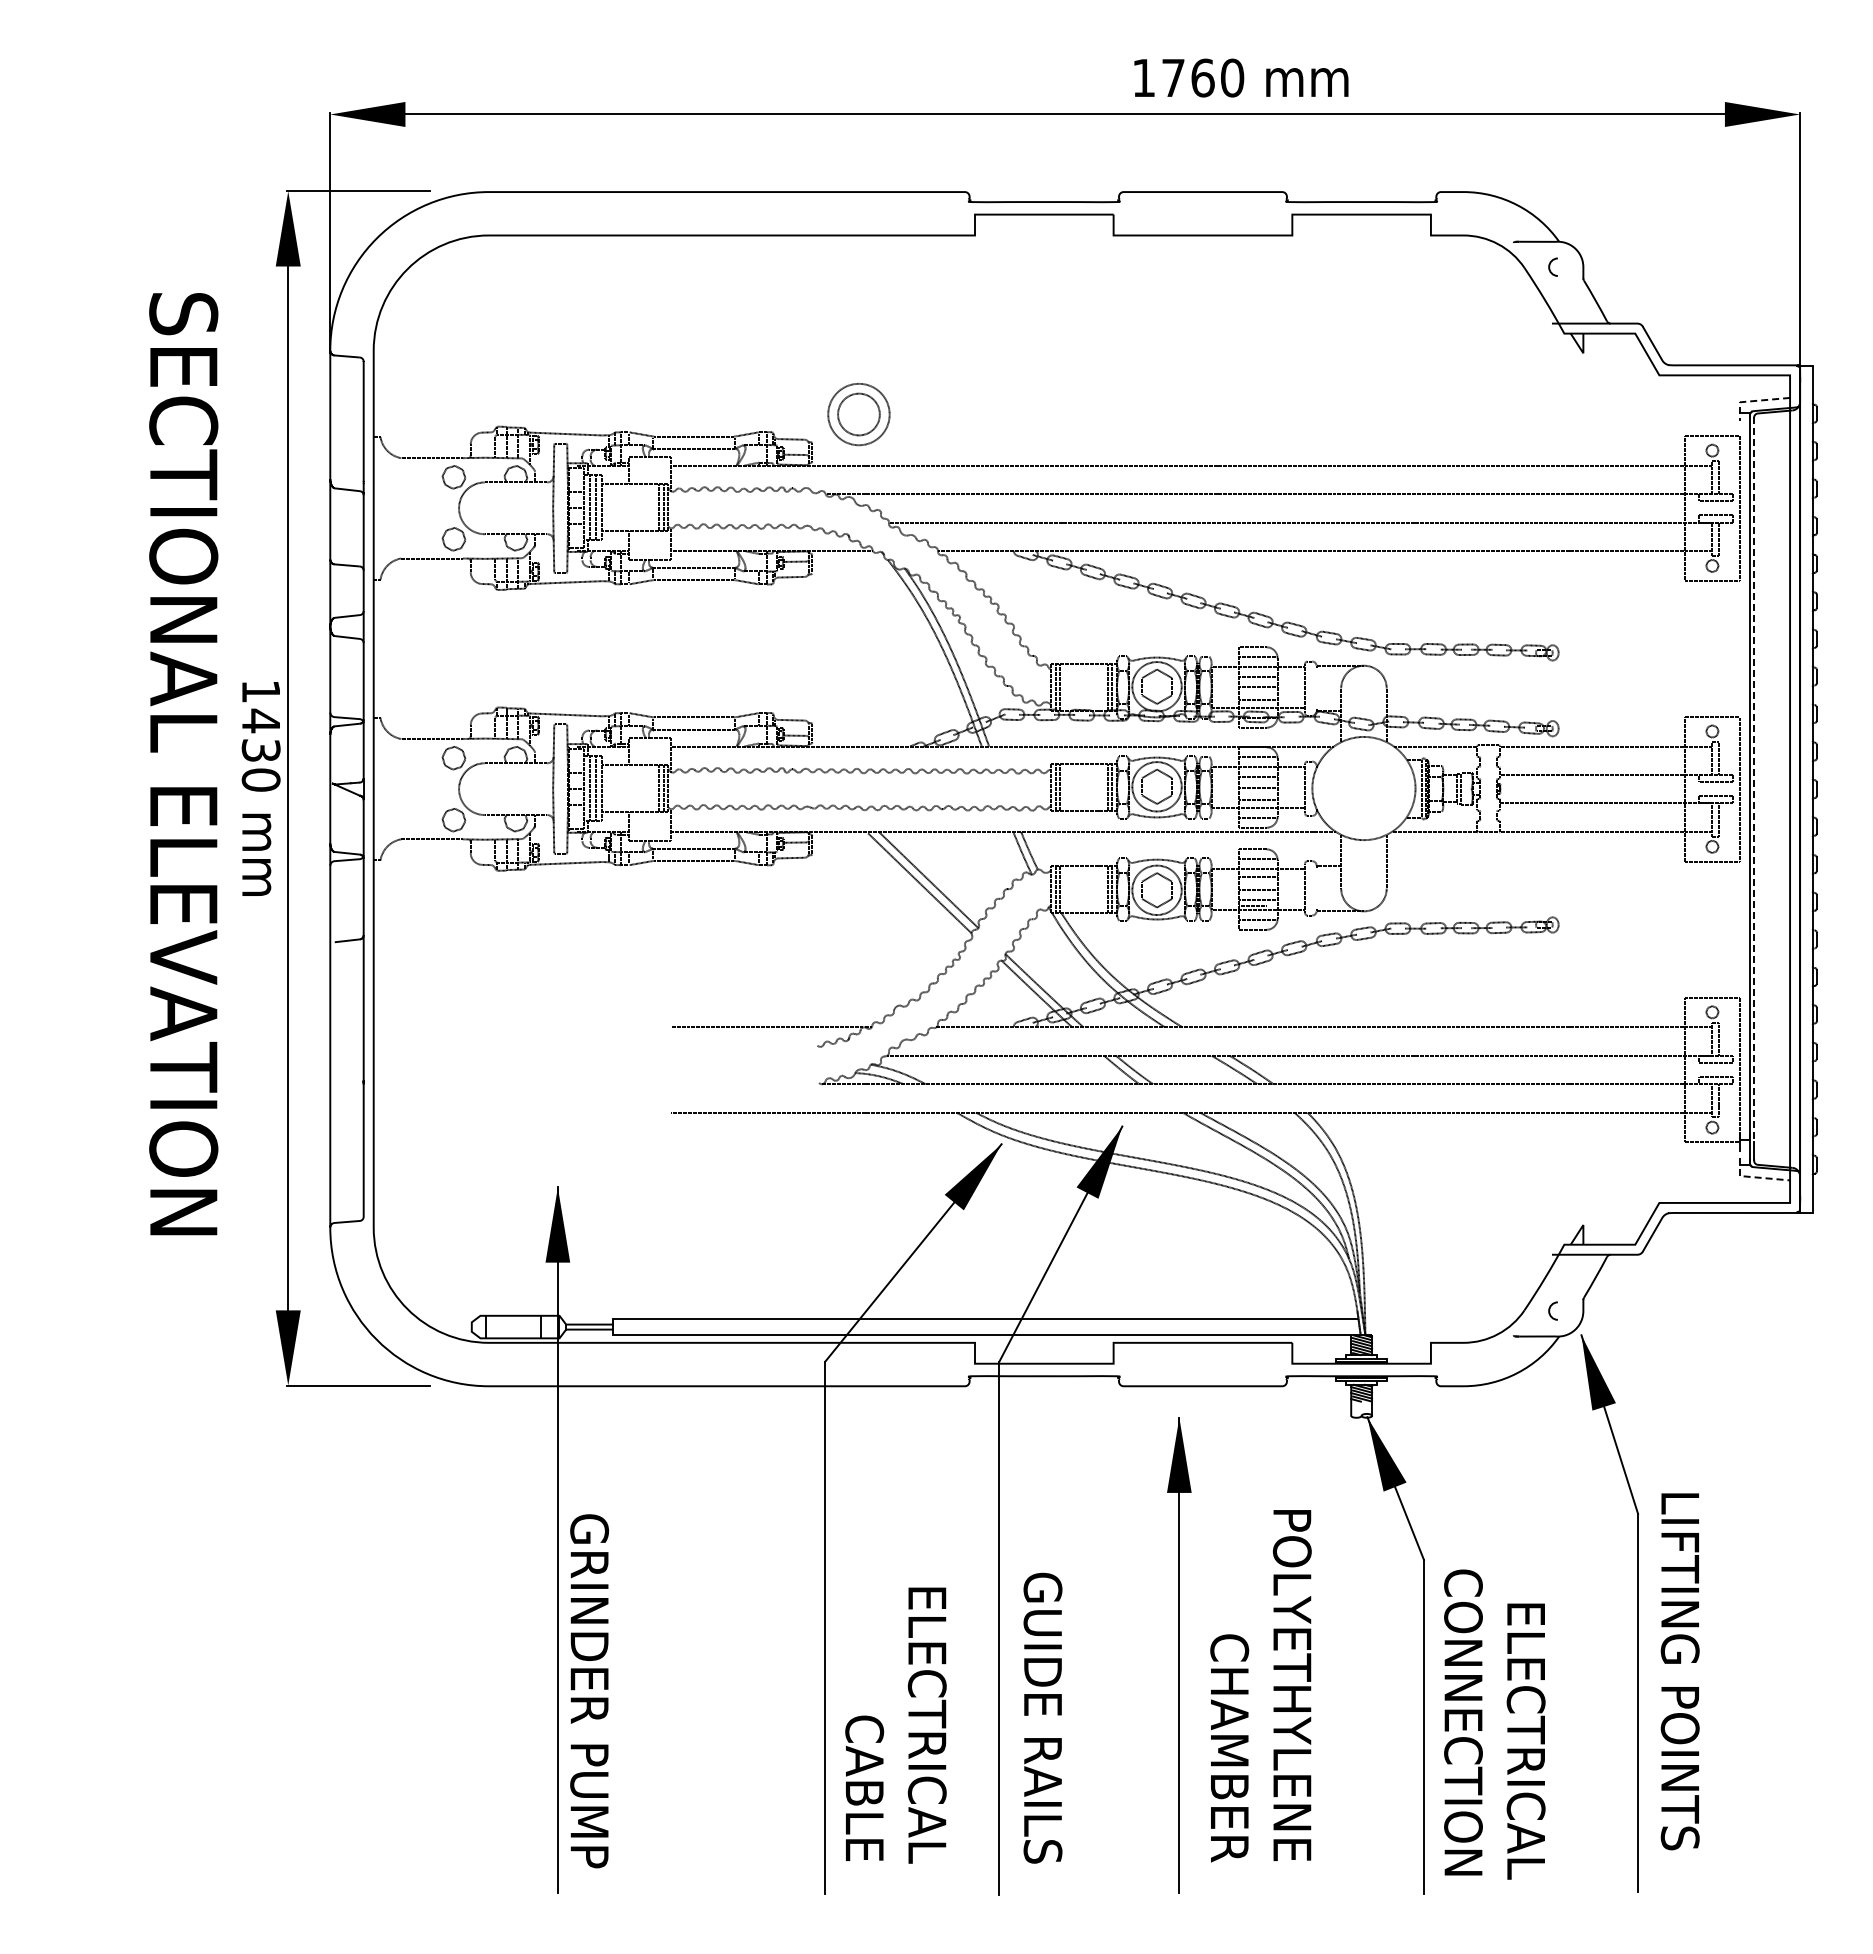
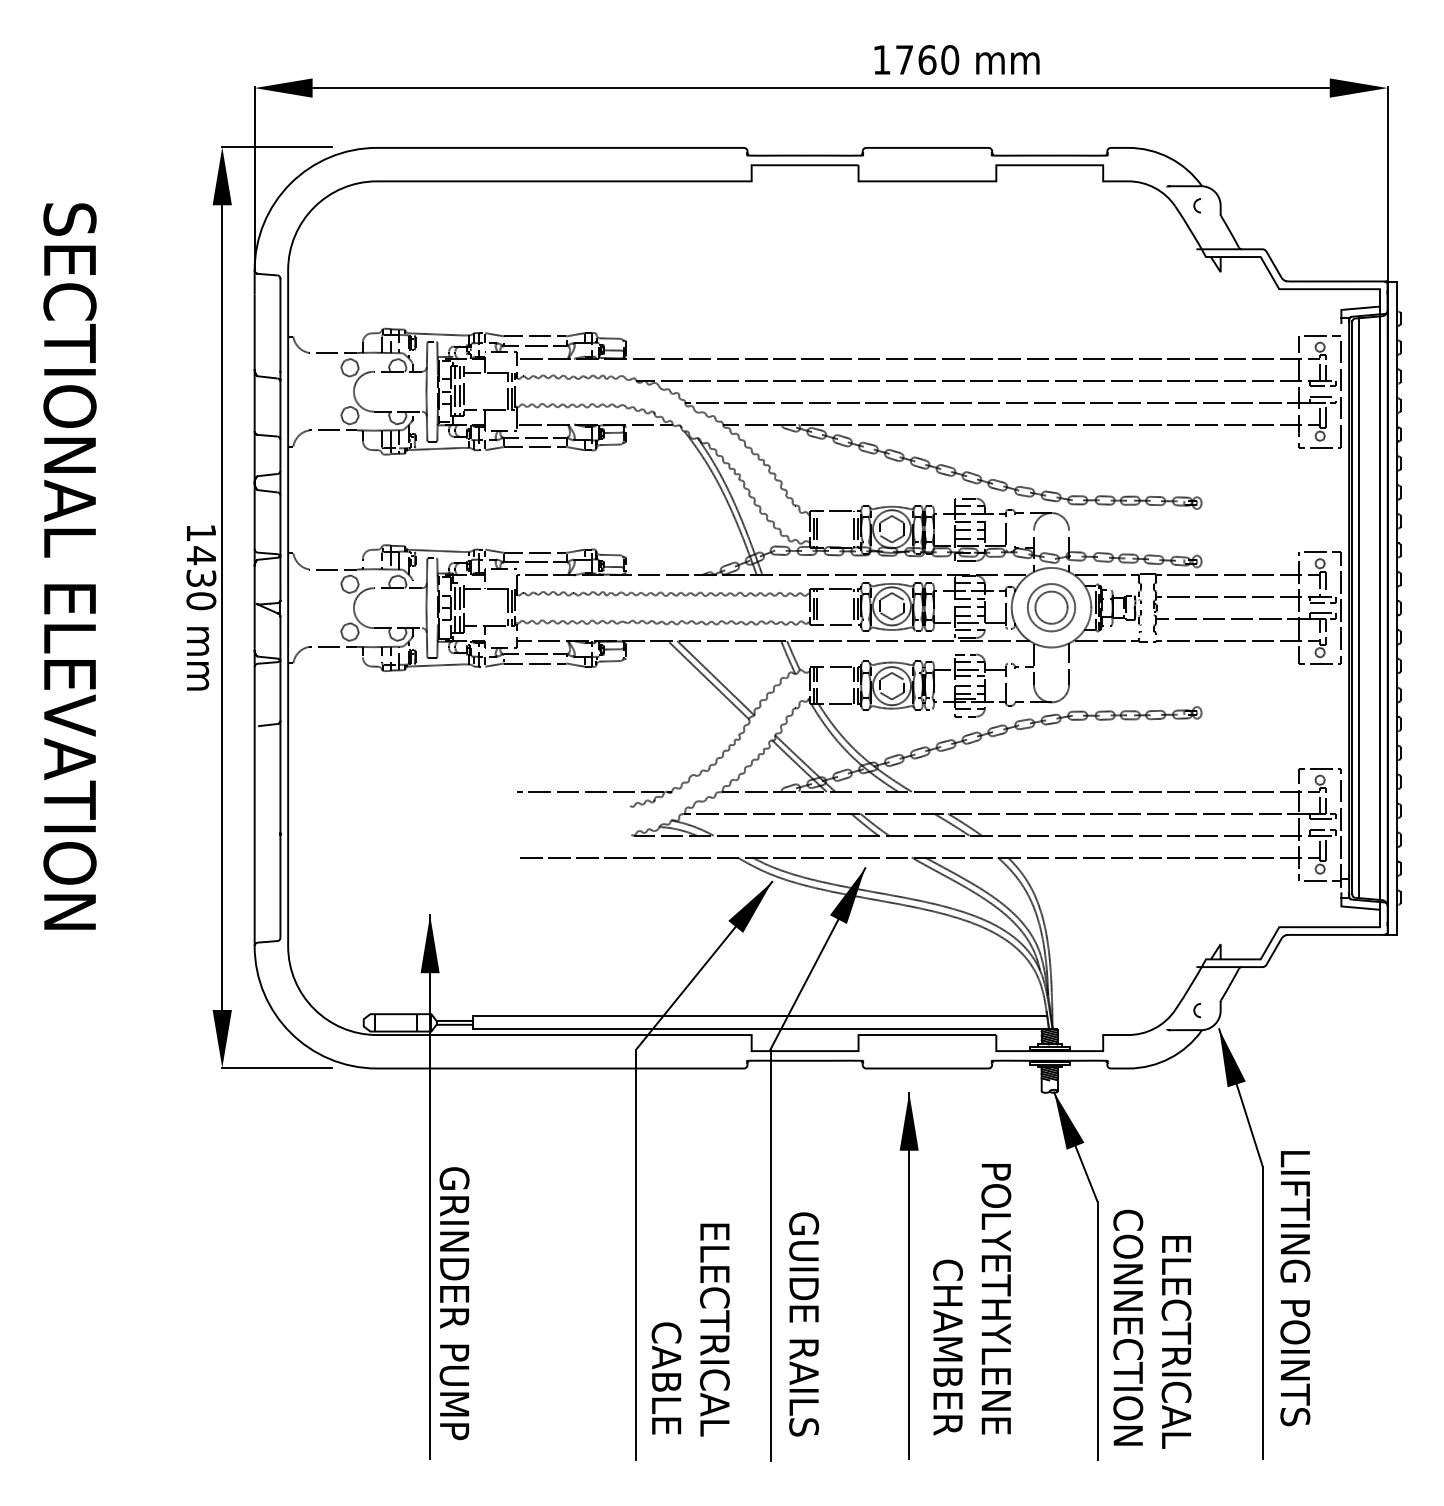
line: (1754, 401) -> (1352, 309), dashed -> solid
part: (858, 414) -> (1051, 607), moved
text: (183, 764) -> (69, 566), moved
line: (1754, 779) -> (1352, 600), dashed -> solid
line: (1762, 789) -> (1358, 608), added
line: (1755, 1177) -> (1353, 907), dashed -> solid

